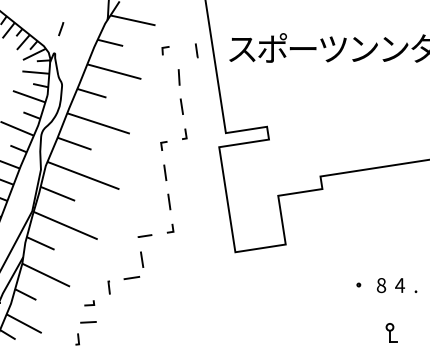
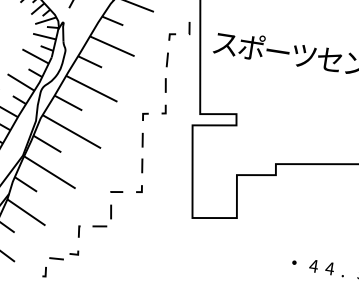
line: (165, 48) -> (172, 35), moved
text: (363, 48) -> (330, 59), ン -> セ
line: (196, 50) -> (189, 28), moved
text: (381, 285) -> (313, 266), 8 -> 4
line: (89, 304) -> (74, 253), moved

